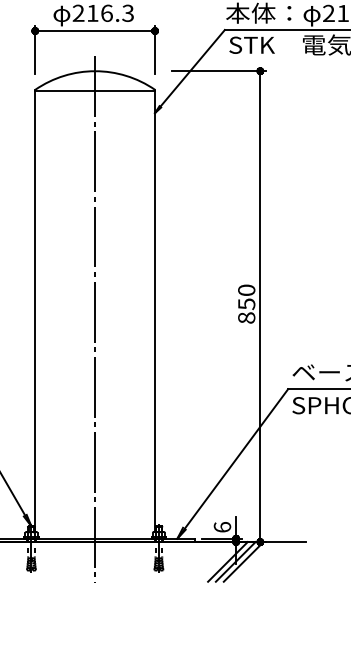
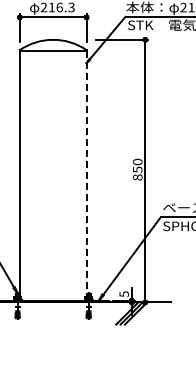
line: (154, 310) -> (86, 173), solid -> dashed
line: (95, 319) -> (53, 178), removed
text: (221, 527) -> (123, 294), 6 -> 5

